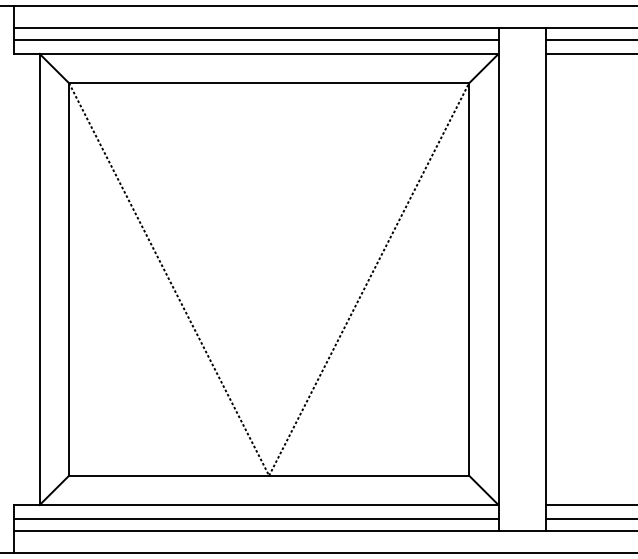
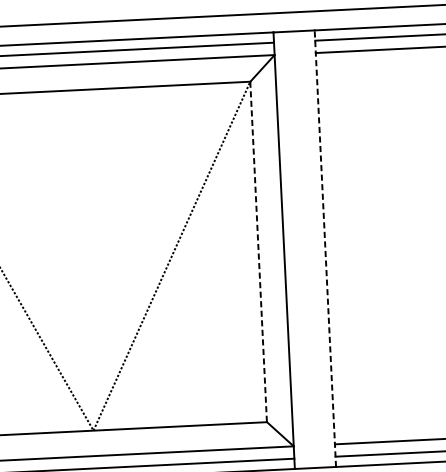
line: (469, 279) -> (259, 251), solid -> dashed
line: (546, 279) -> (325, 248), solid -> dashed

